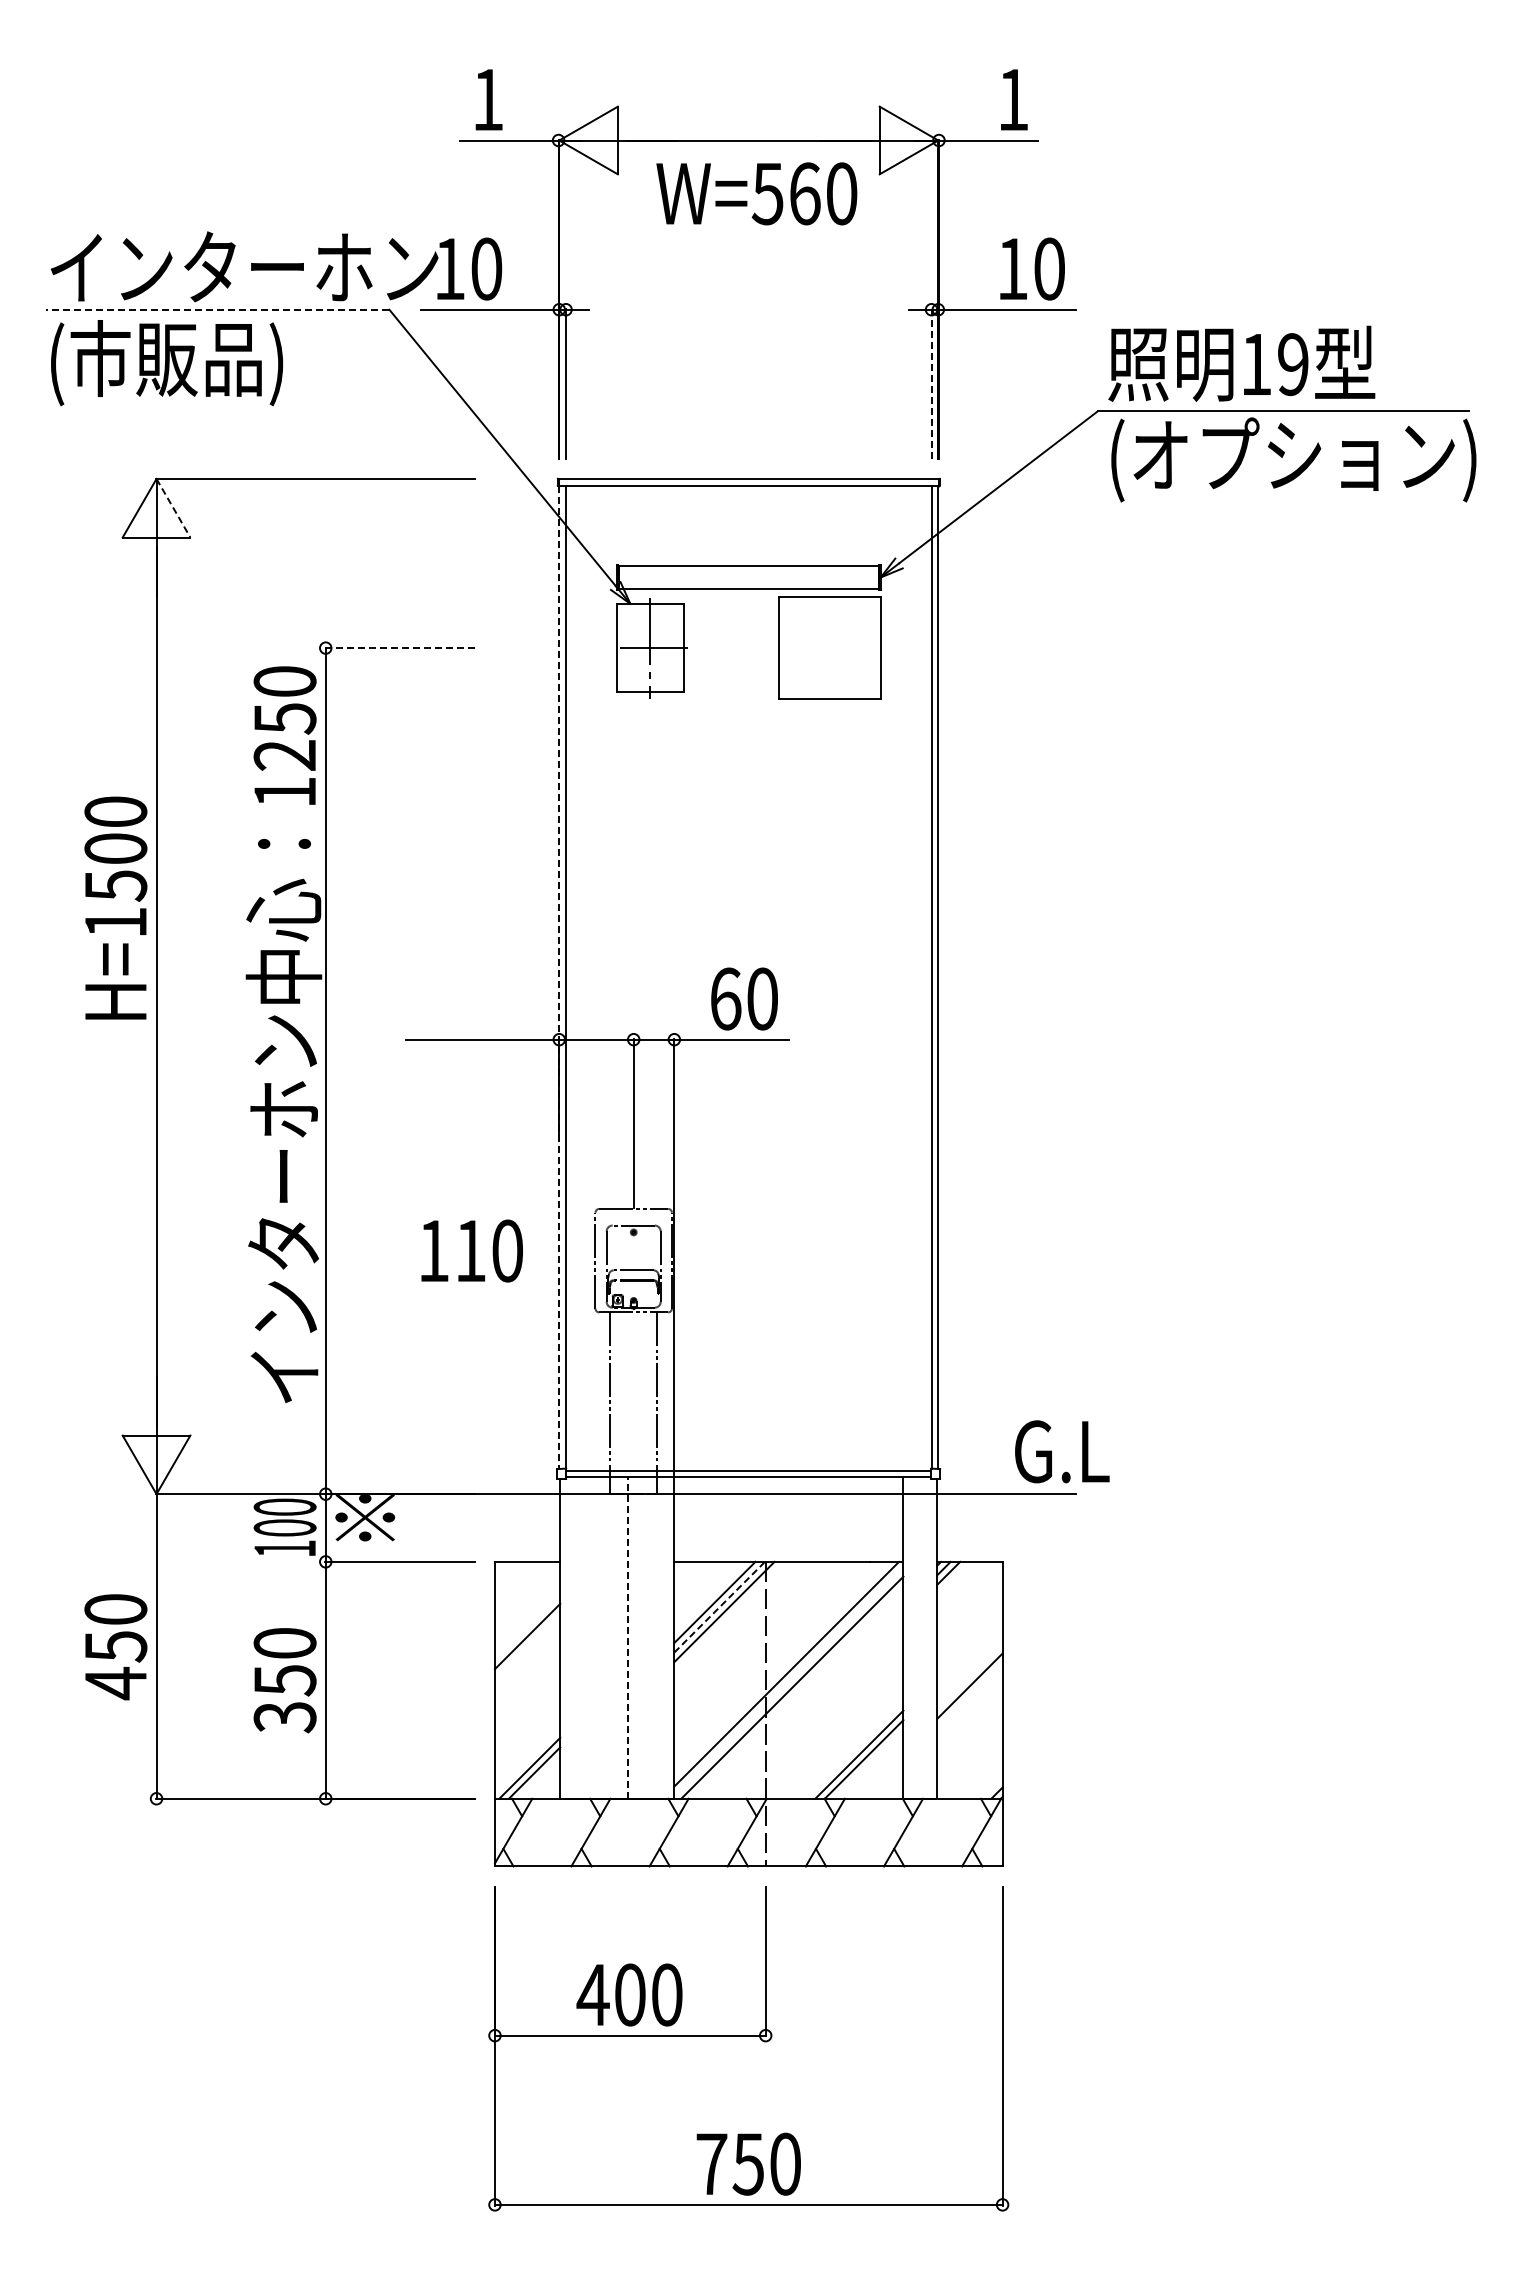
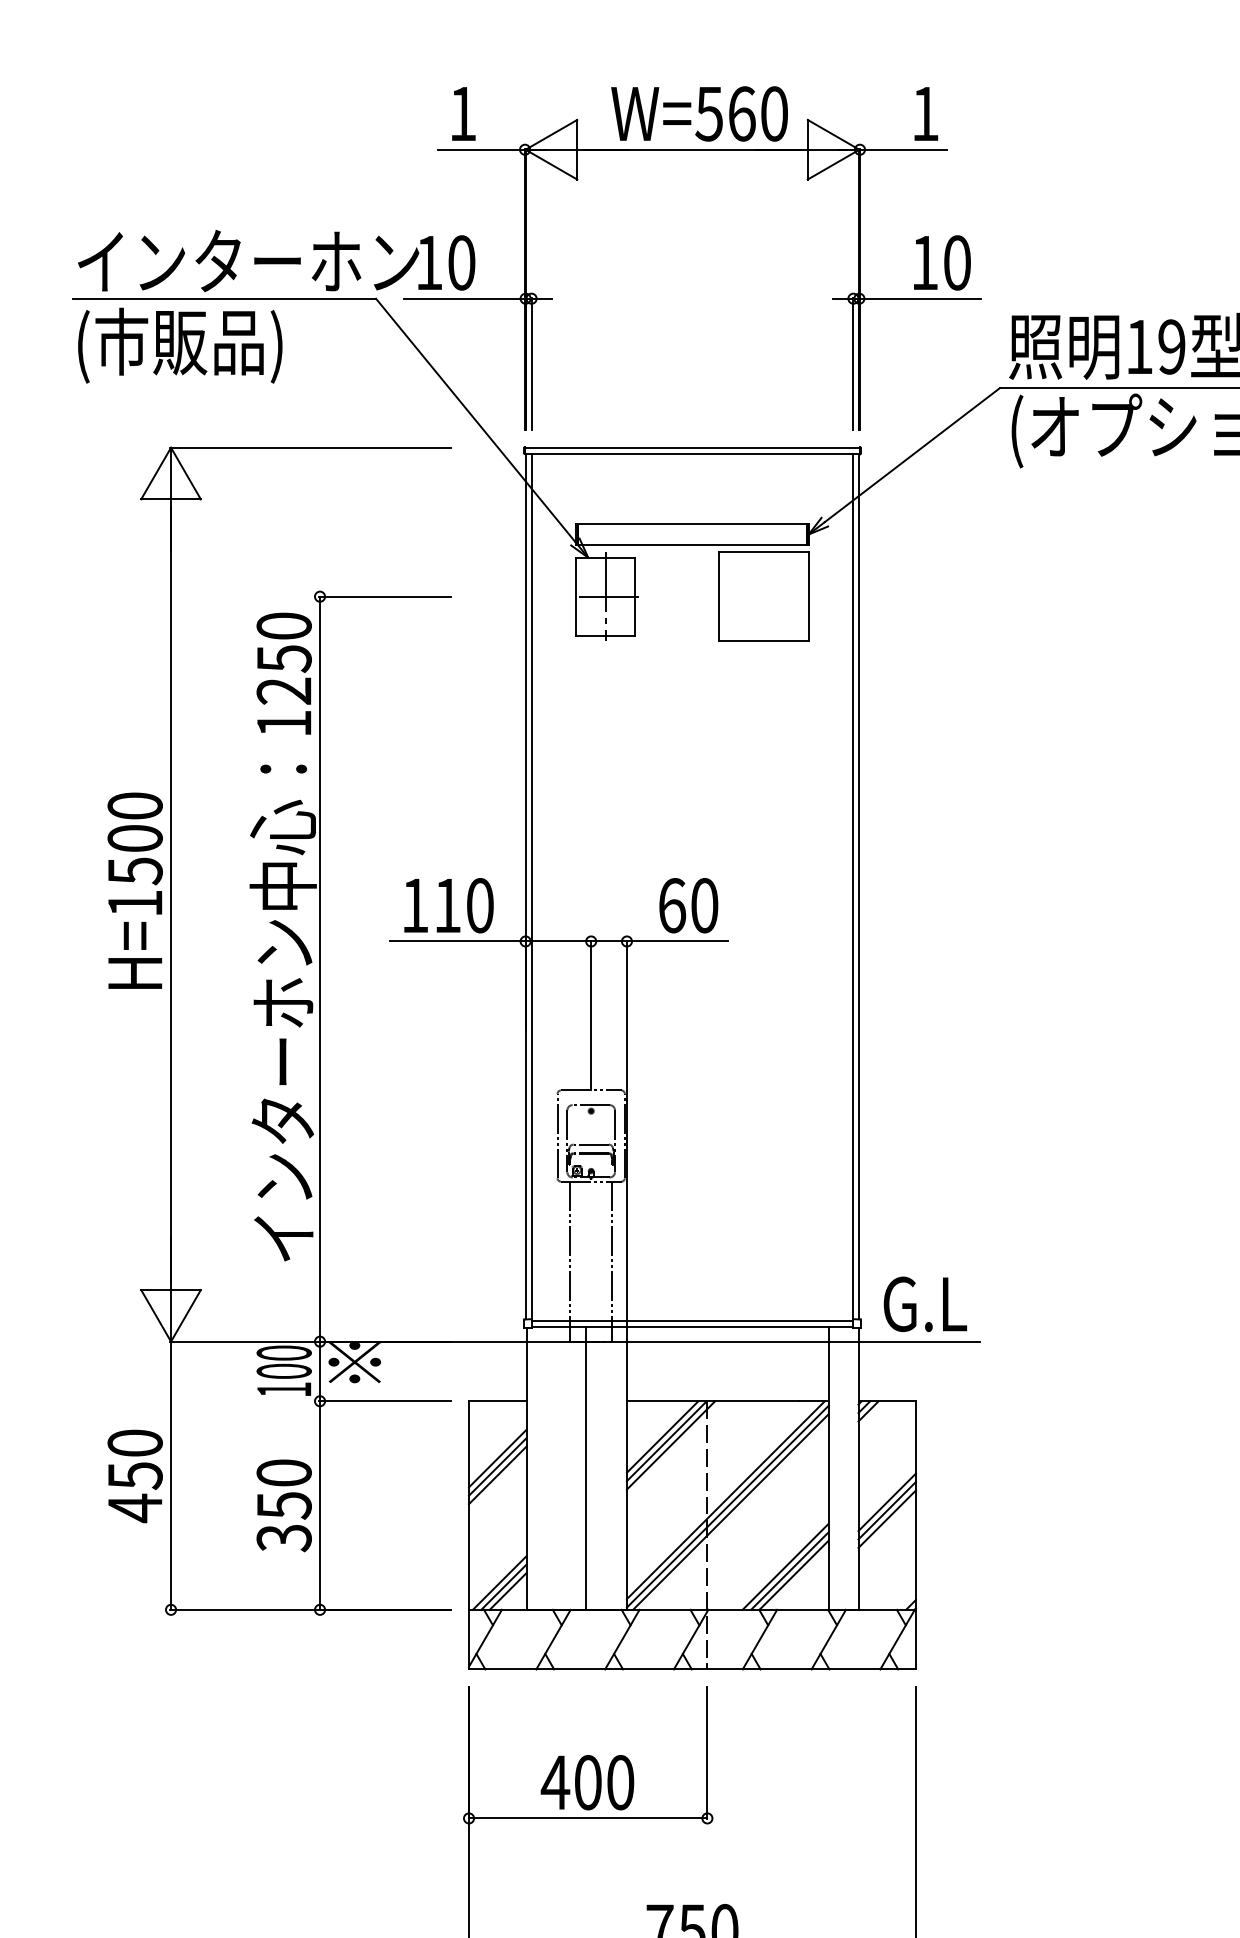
text: (756, 193) -> (699, 113), moved
line: (217, 309) -> (224, 298), dashed -> solid
line: (931, 383) -> (853, 363), dashed -> solid
line: (173, 508) -> (185, 473), dashed -> solid
line: (399, 648) -> (384, 597), dashed -> solid
text: (115, 907) -> (134, 890), moved
line: (559, 977) -> (525, 886), dashed -> solid
text: (471, 1250) -> (448, 905), moved
text: (1062, 1451) -> (925, 1304), moved
line: (720, 1606) -> (667, 1440), dashed -> solid
line: (527, 1626) -> (497, 1458), added
line: (627, 1638) -> (585, 1468), dashed -> solid
line: (527, 1645) -> (497, 1474), added
line: (969, 1676) -> (886, 1502), added
line: (788, 1681) -> (727, 1506), added
line: (969, 1695) -> (886, 1518), added
line: (854, 1749) -> (785, 1566), added
line: (539, 1777) -> (508, 1591), added

